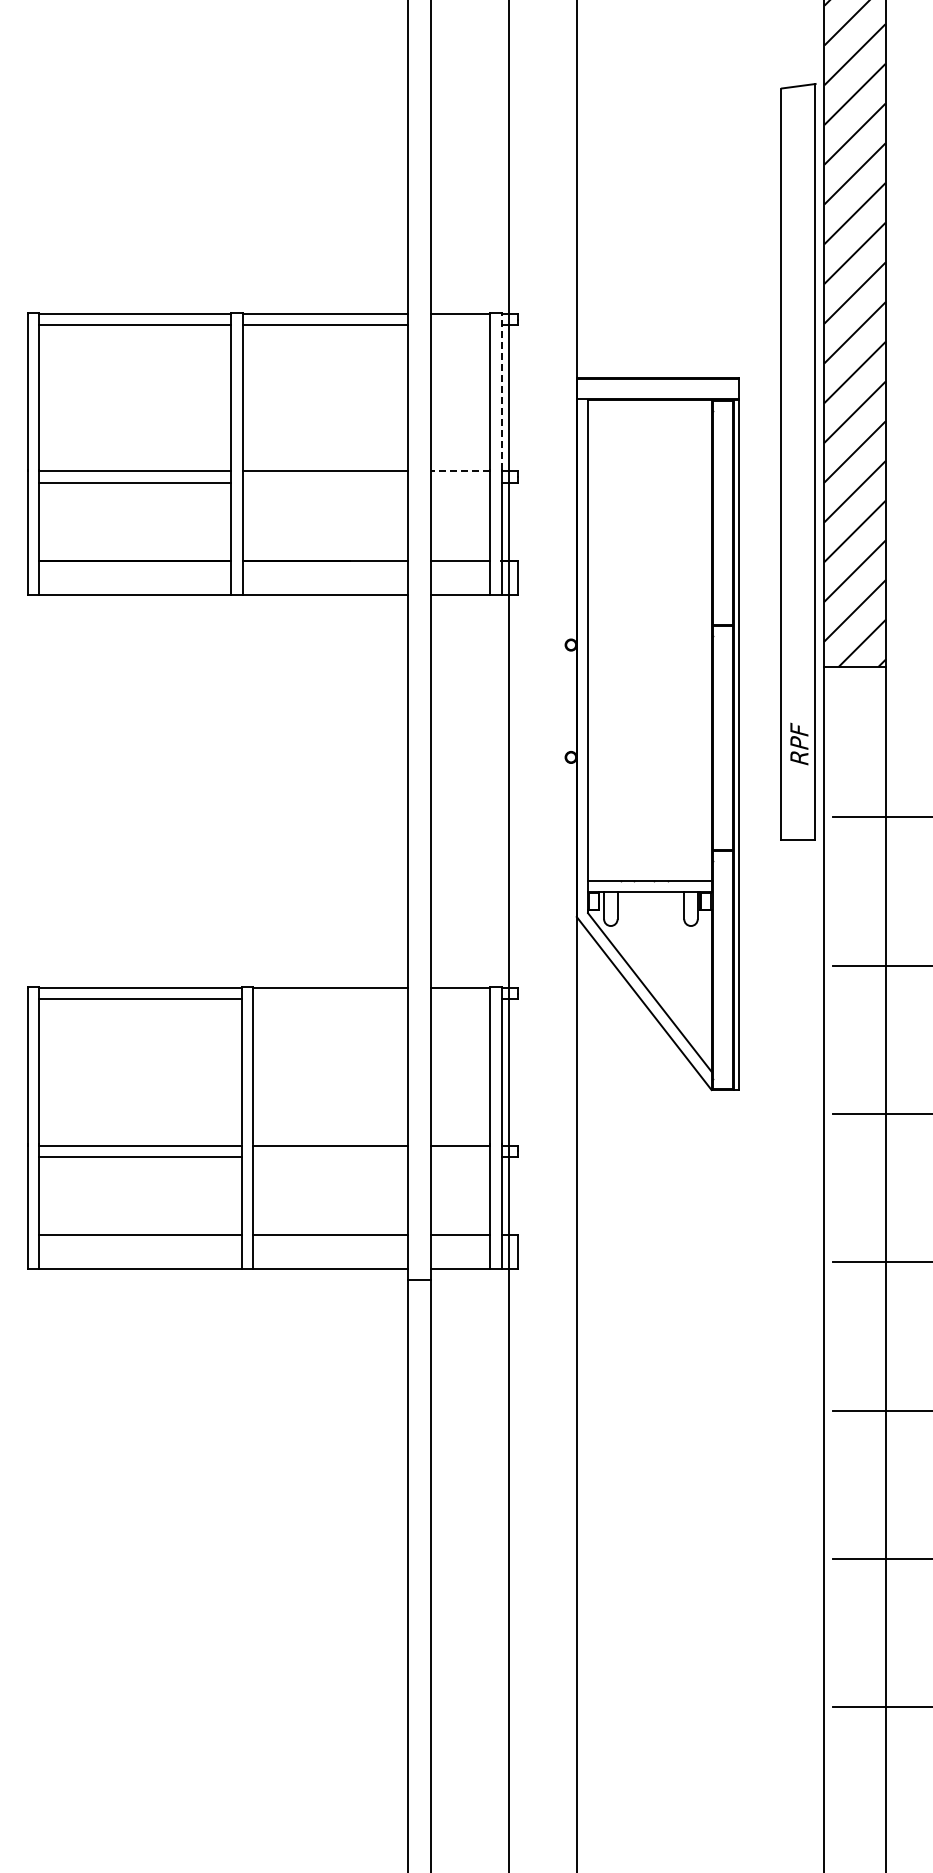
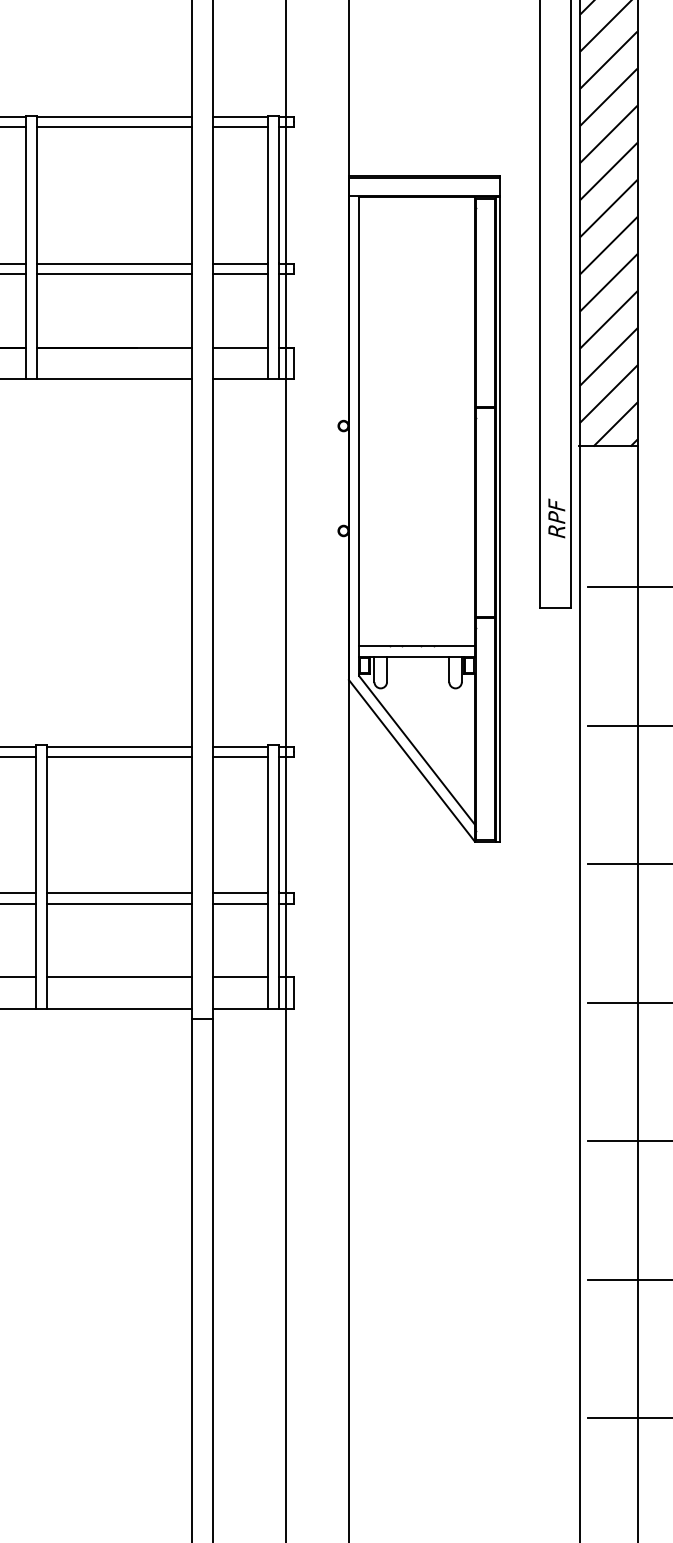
line: (460, 325) -> (240, 127), added
line: (501, 391) -> (278, 189), dashed -> solid
line: (460, 471) -> (240, 263), dashed -> solid
line: (325, 482) -> (114, 274), added
line: (460, 482) -> (240, 274), added
line: (330, 999) -> (118, 757), added
line: (460, 999) -> (240, 757), added
line: (330, 1156) -> (118, 903), added
line: (460, 1156) -> (240, 903), added

